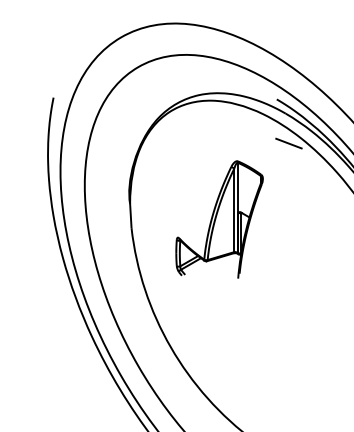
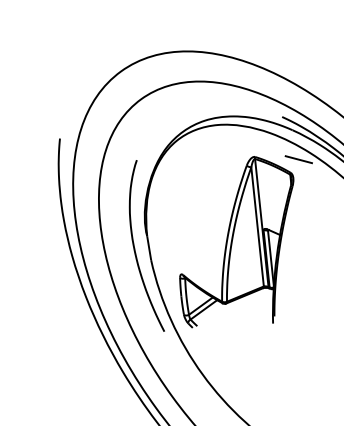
curve: (117, 217) -> (136, 251), added
part: (219, 219) -> (237, 242), size x1.43

